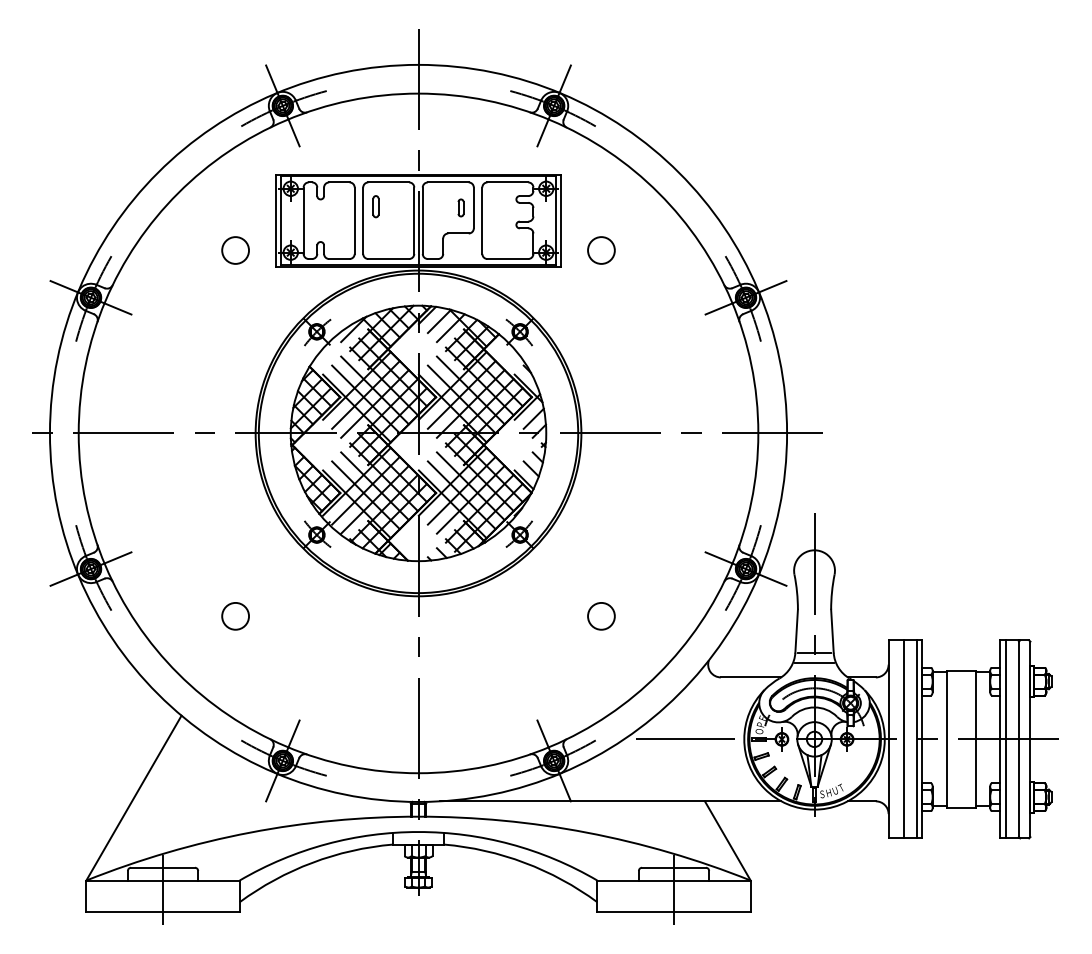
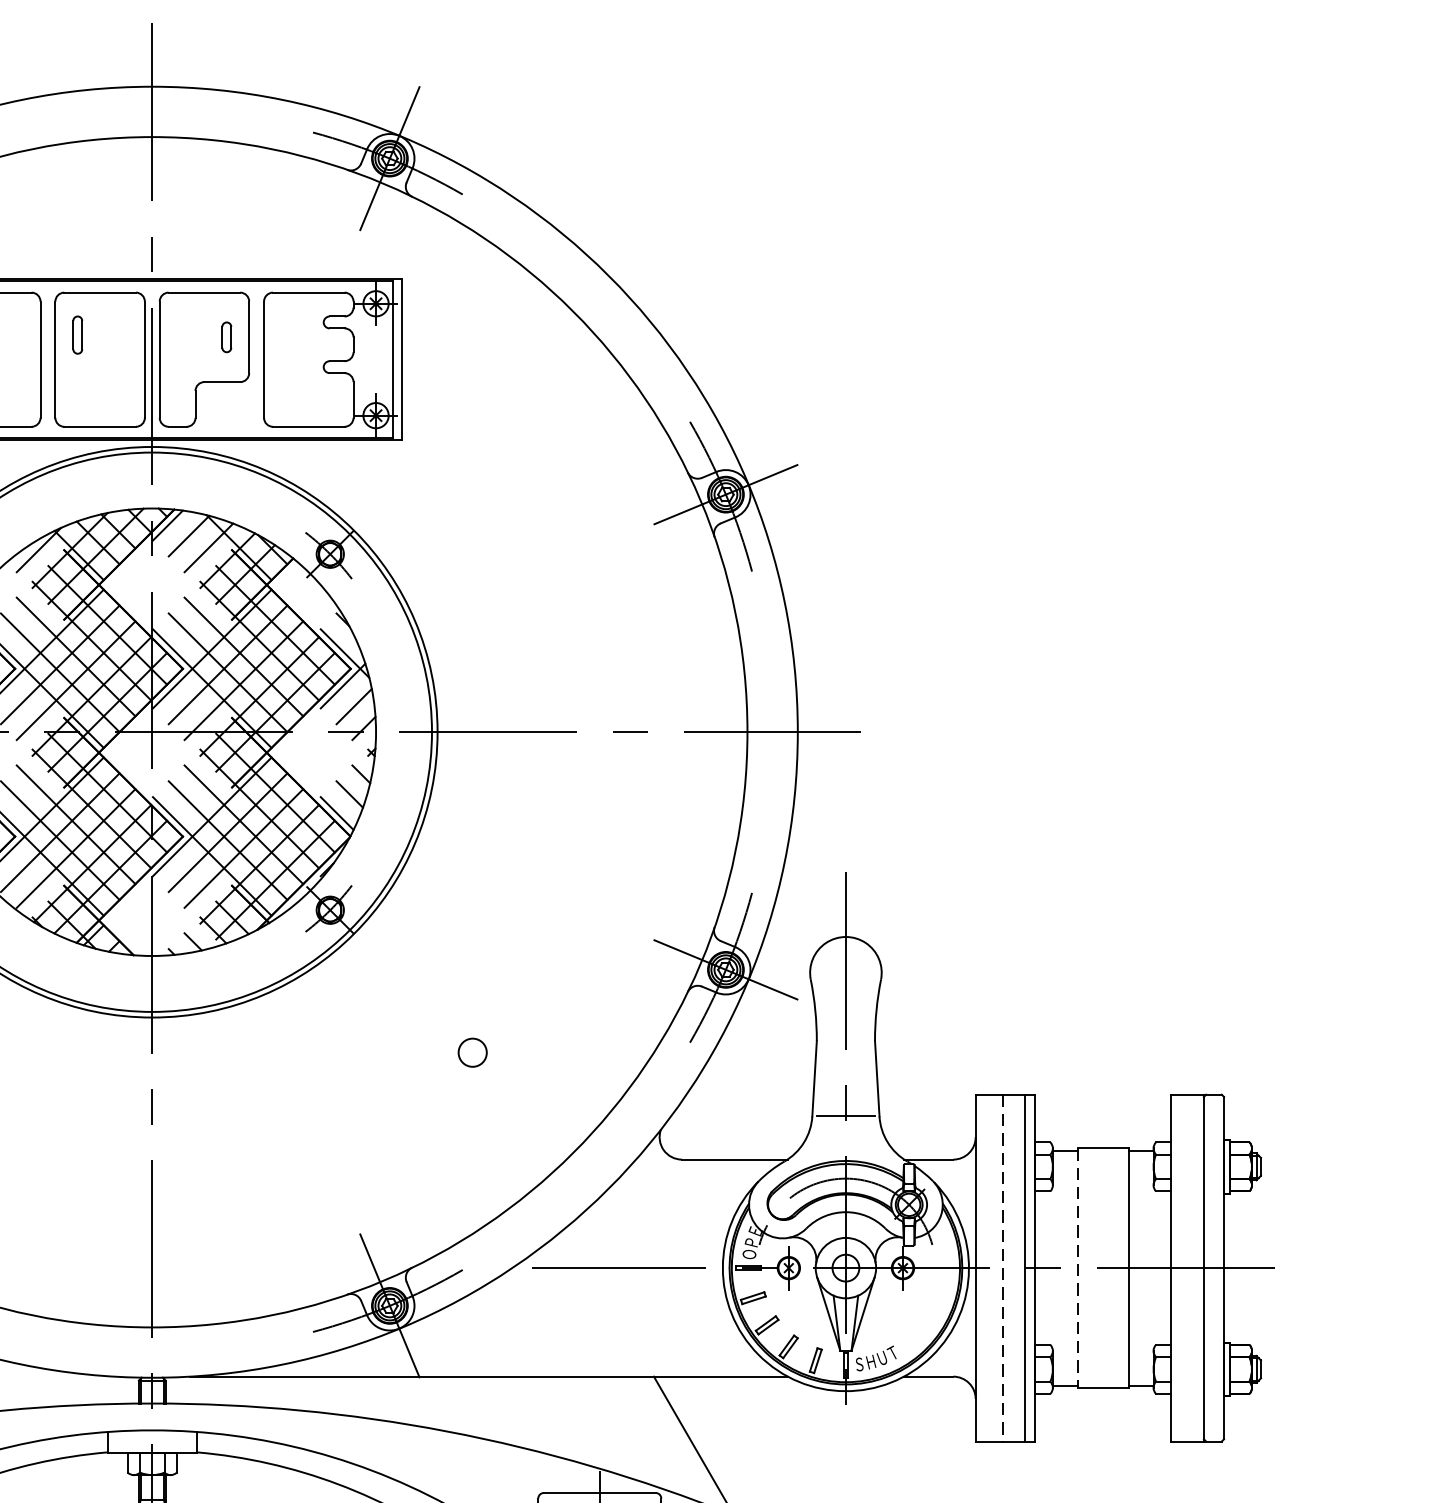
circle: (601, 250) -> (472, 411), removed
circle: (601, 616) -> (472, 1052), size x0.6
line: (814, 662) -> (845, 1133), removed
line: (903, 739) -> (1001, 1268), solid -> dashed
line: (946, 739) -> (1077, 1268), solid -> dashed
line: (1006, 739) -> (1182, 1268), removed

